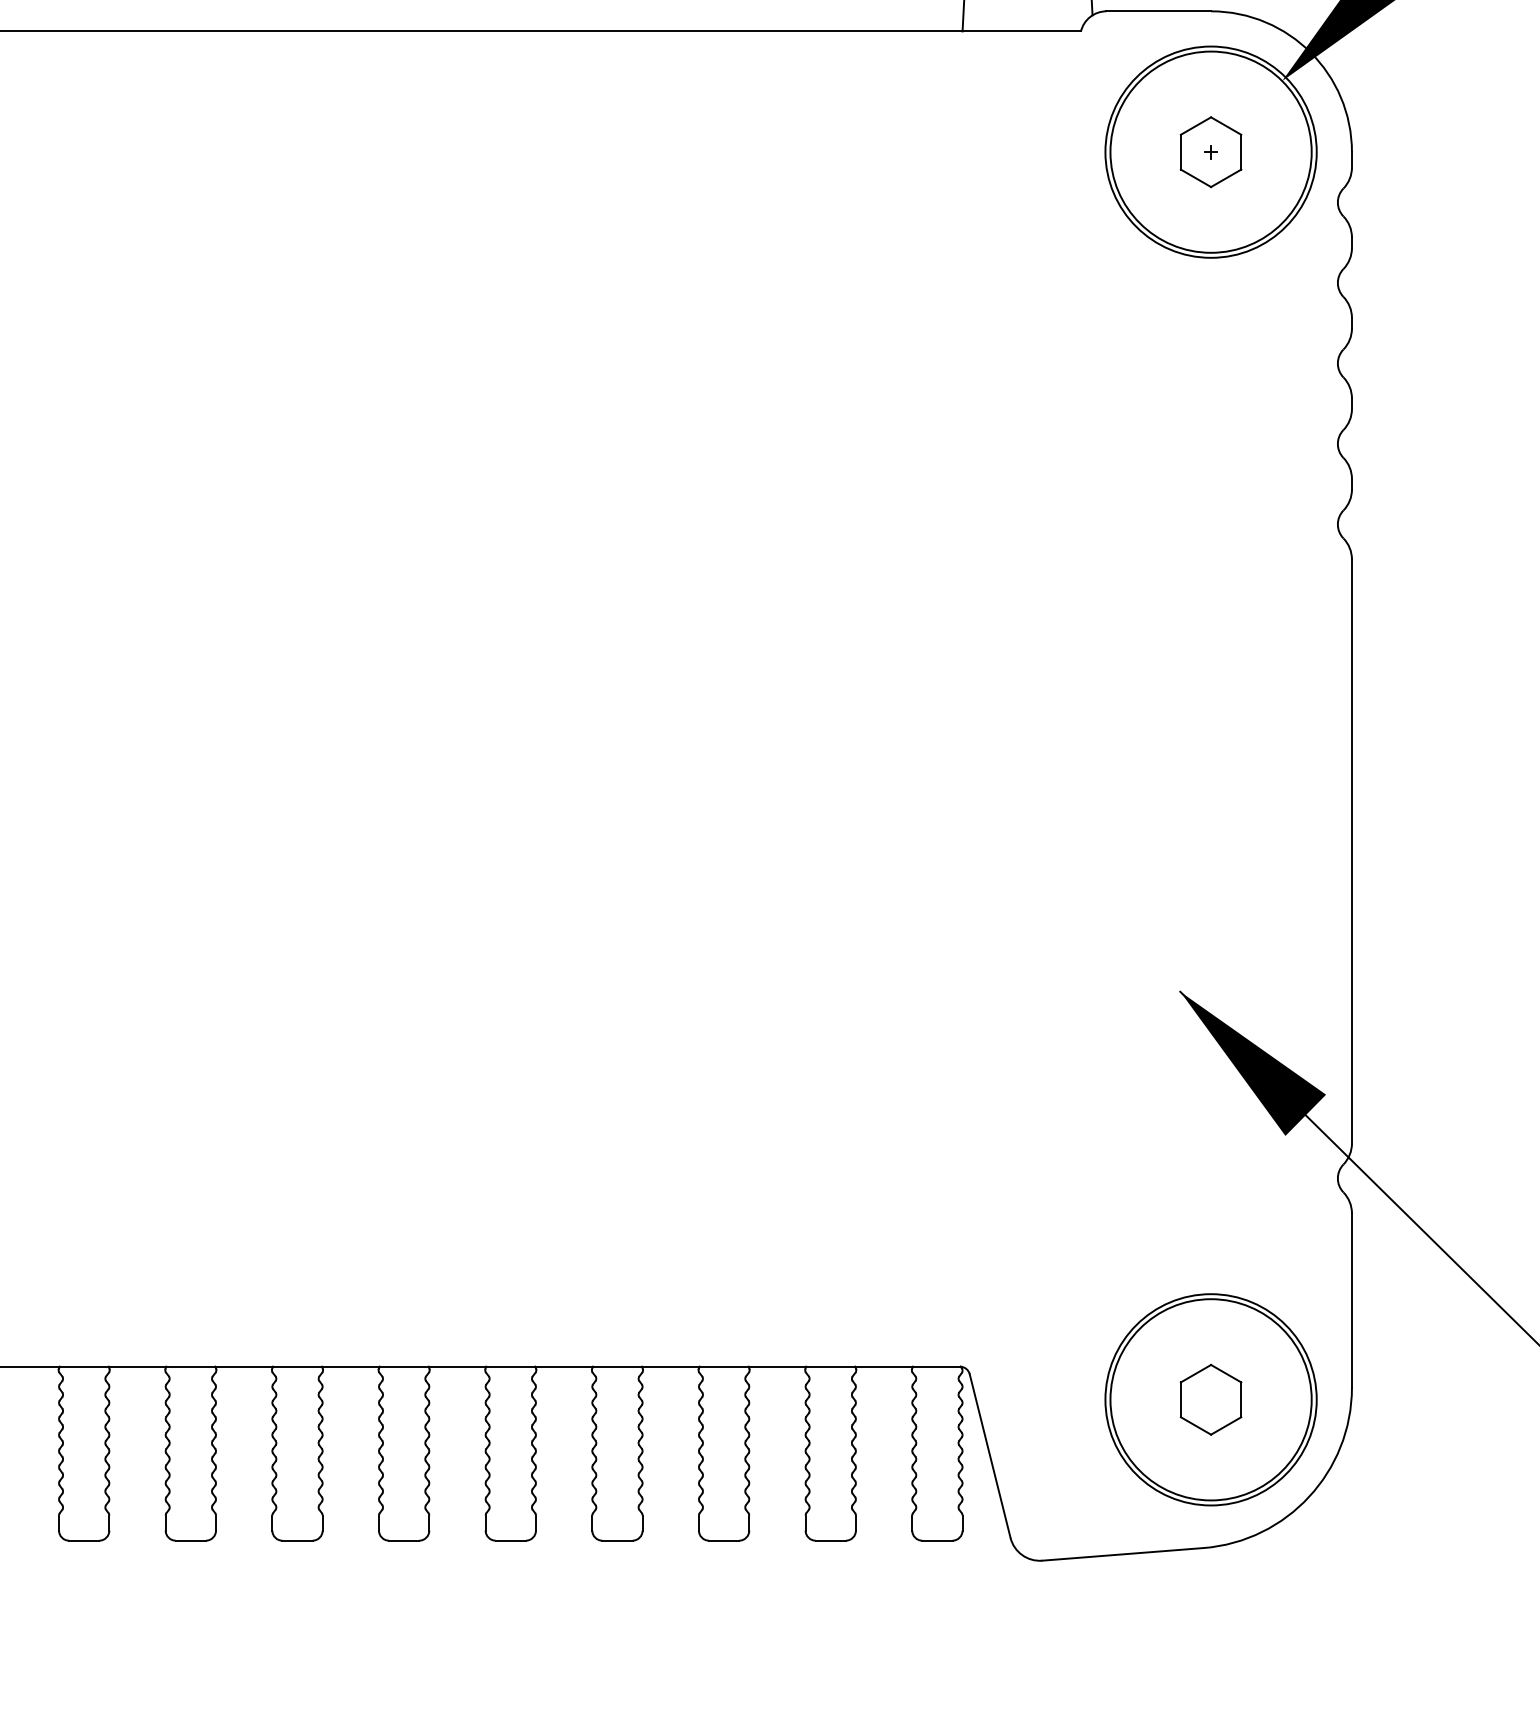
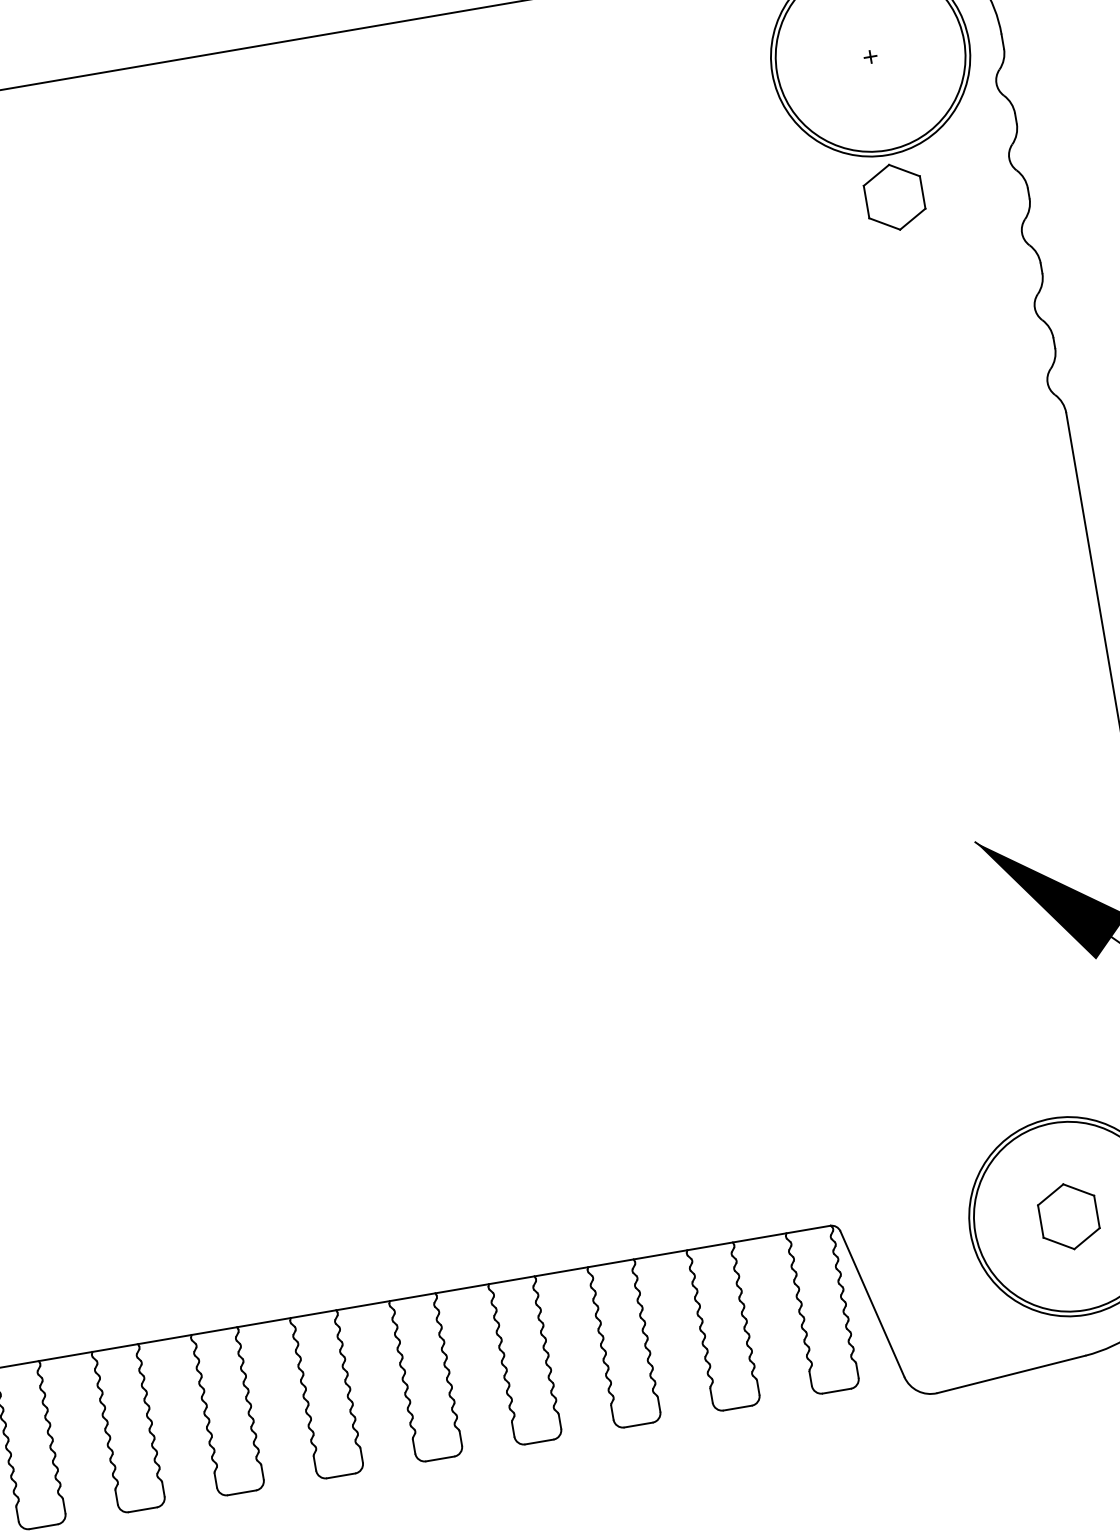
part: (1210, 152) -> (894, 197), moved

